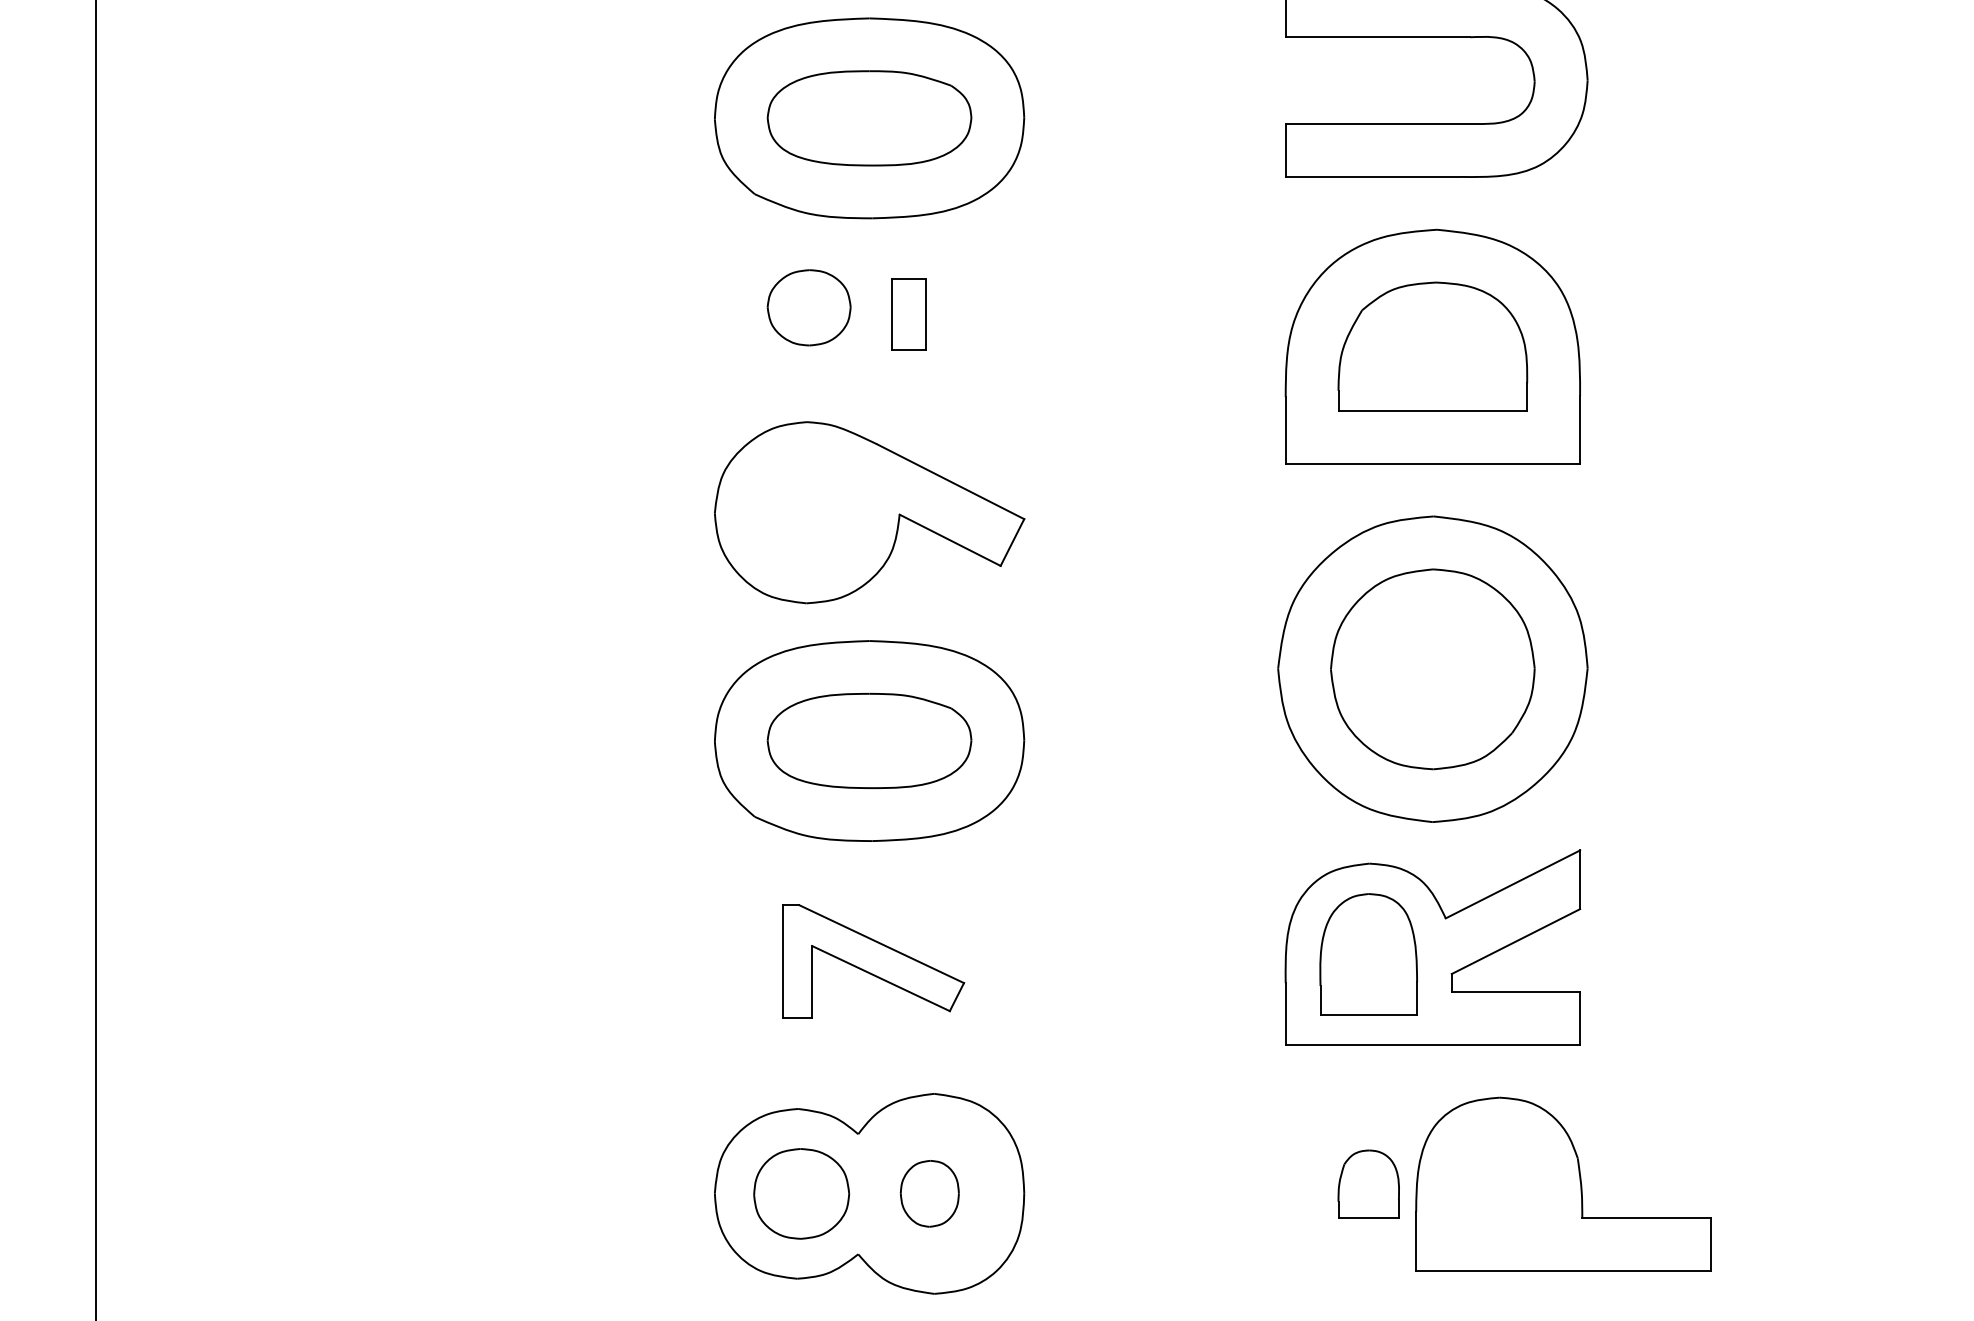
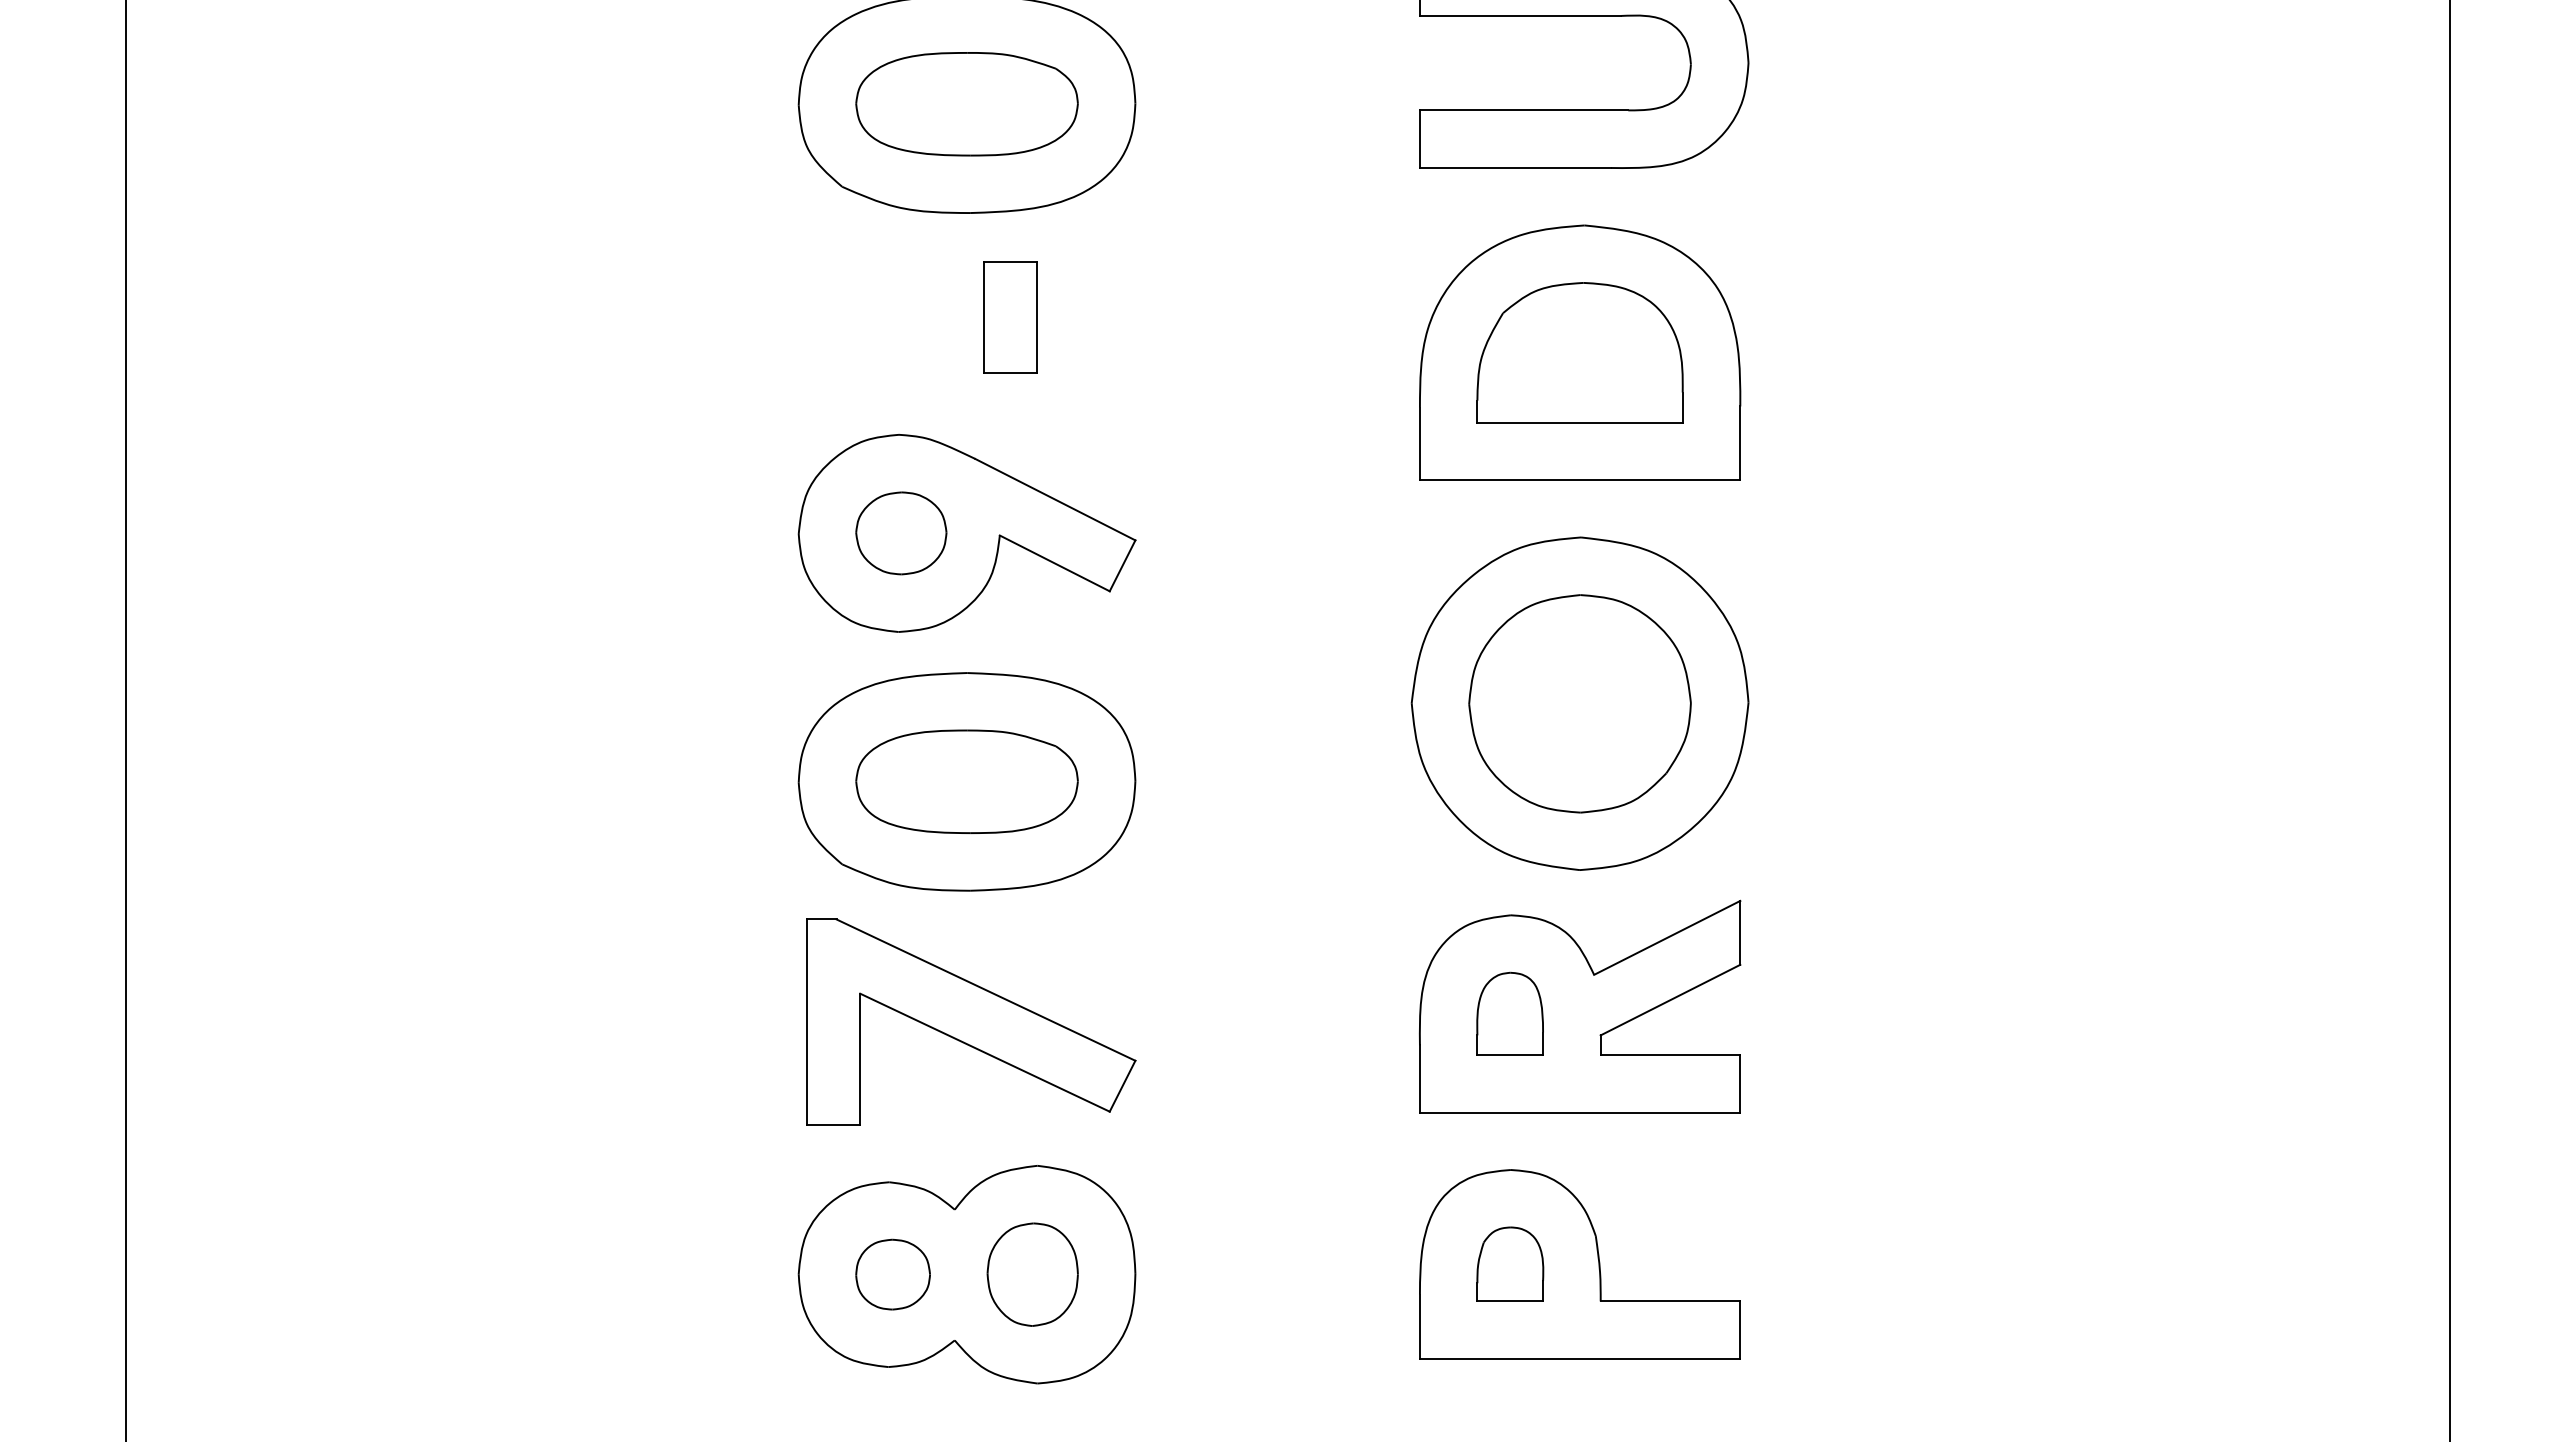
part: (809, 307) -> (901, 533), moved
part: (909, 314) -> (1010, 317), size x1.43
part: (1368, 953) -> (1509, 1013), size x0.62
part: (873, 961) -> (971, 1021), size x1.67
part: (1562, 1184) -> (1579, 1264), moved
part: (801, 1193) -> (892, 1274), size x0.71
part: (929, 1193) -> (1032, 1274), size x1.43

